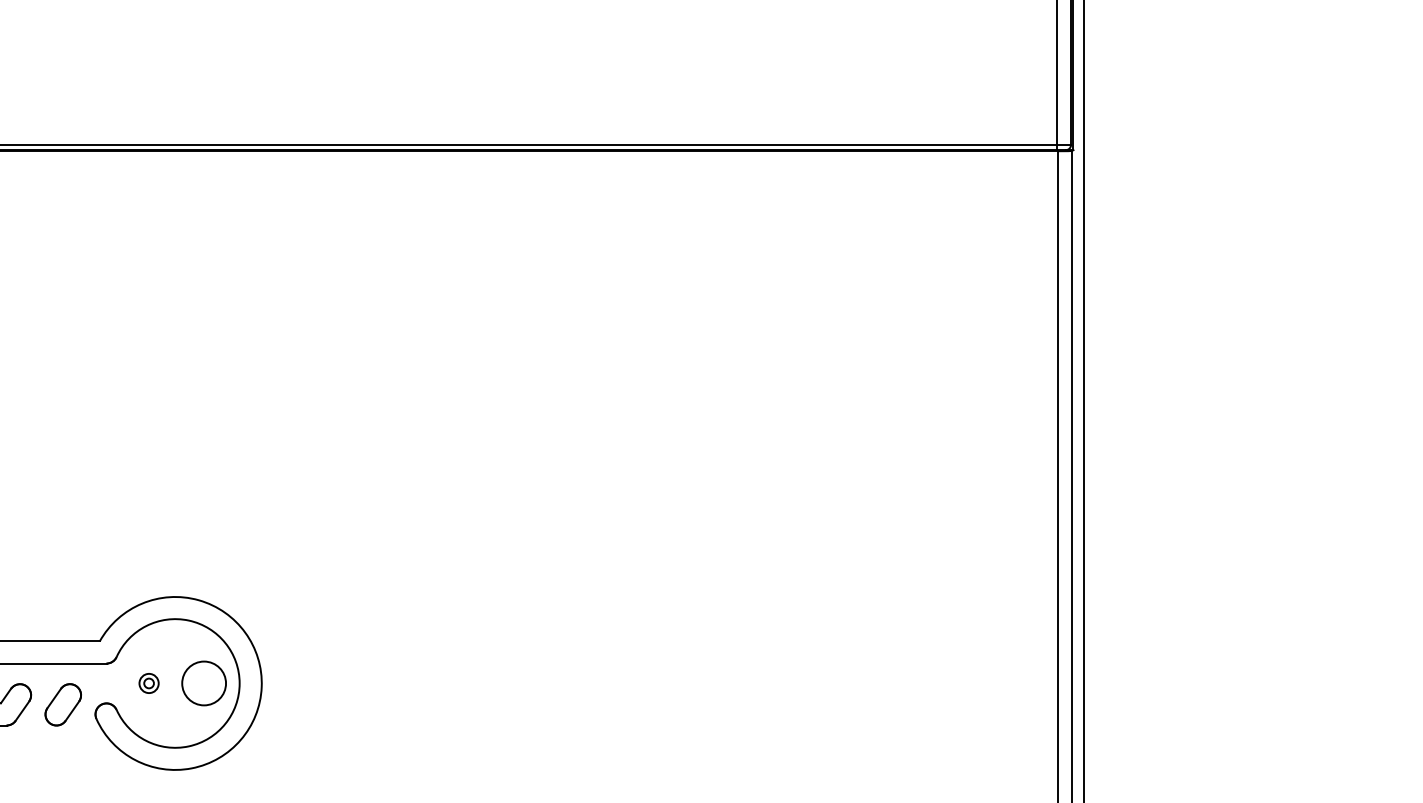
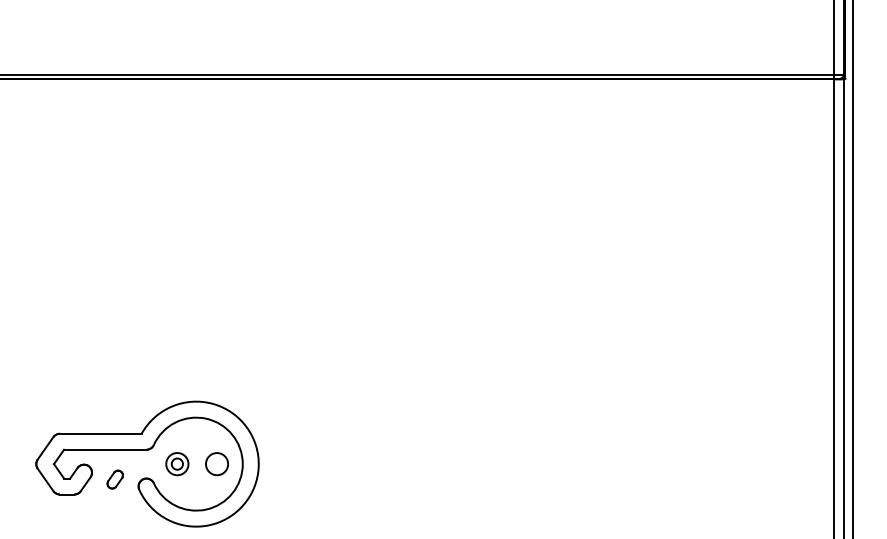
part: (148, 683) -> (176, 464), size x1.6
circle: (203, 683) -> (216, 464), size x0.7
part: (62, 704) -> (114, 479), size x0.6

